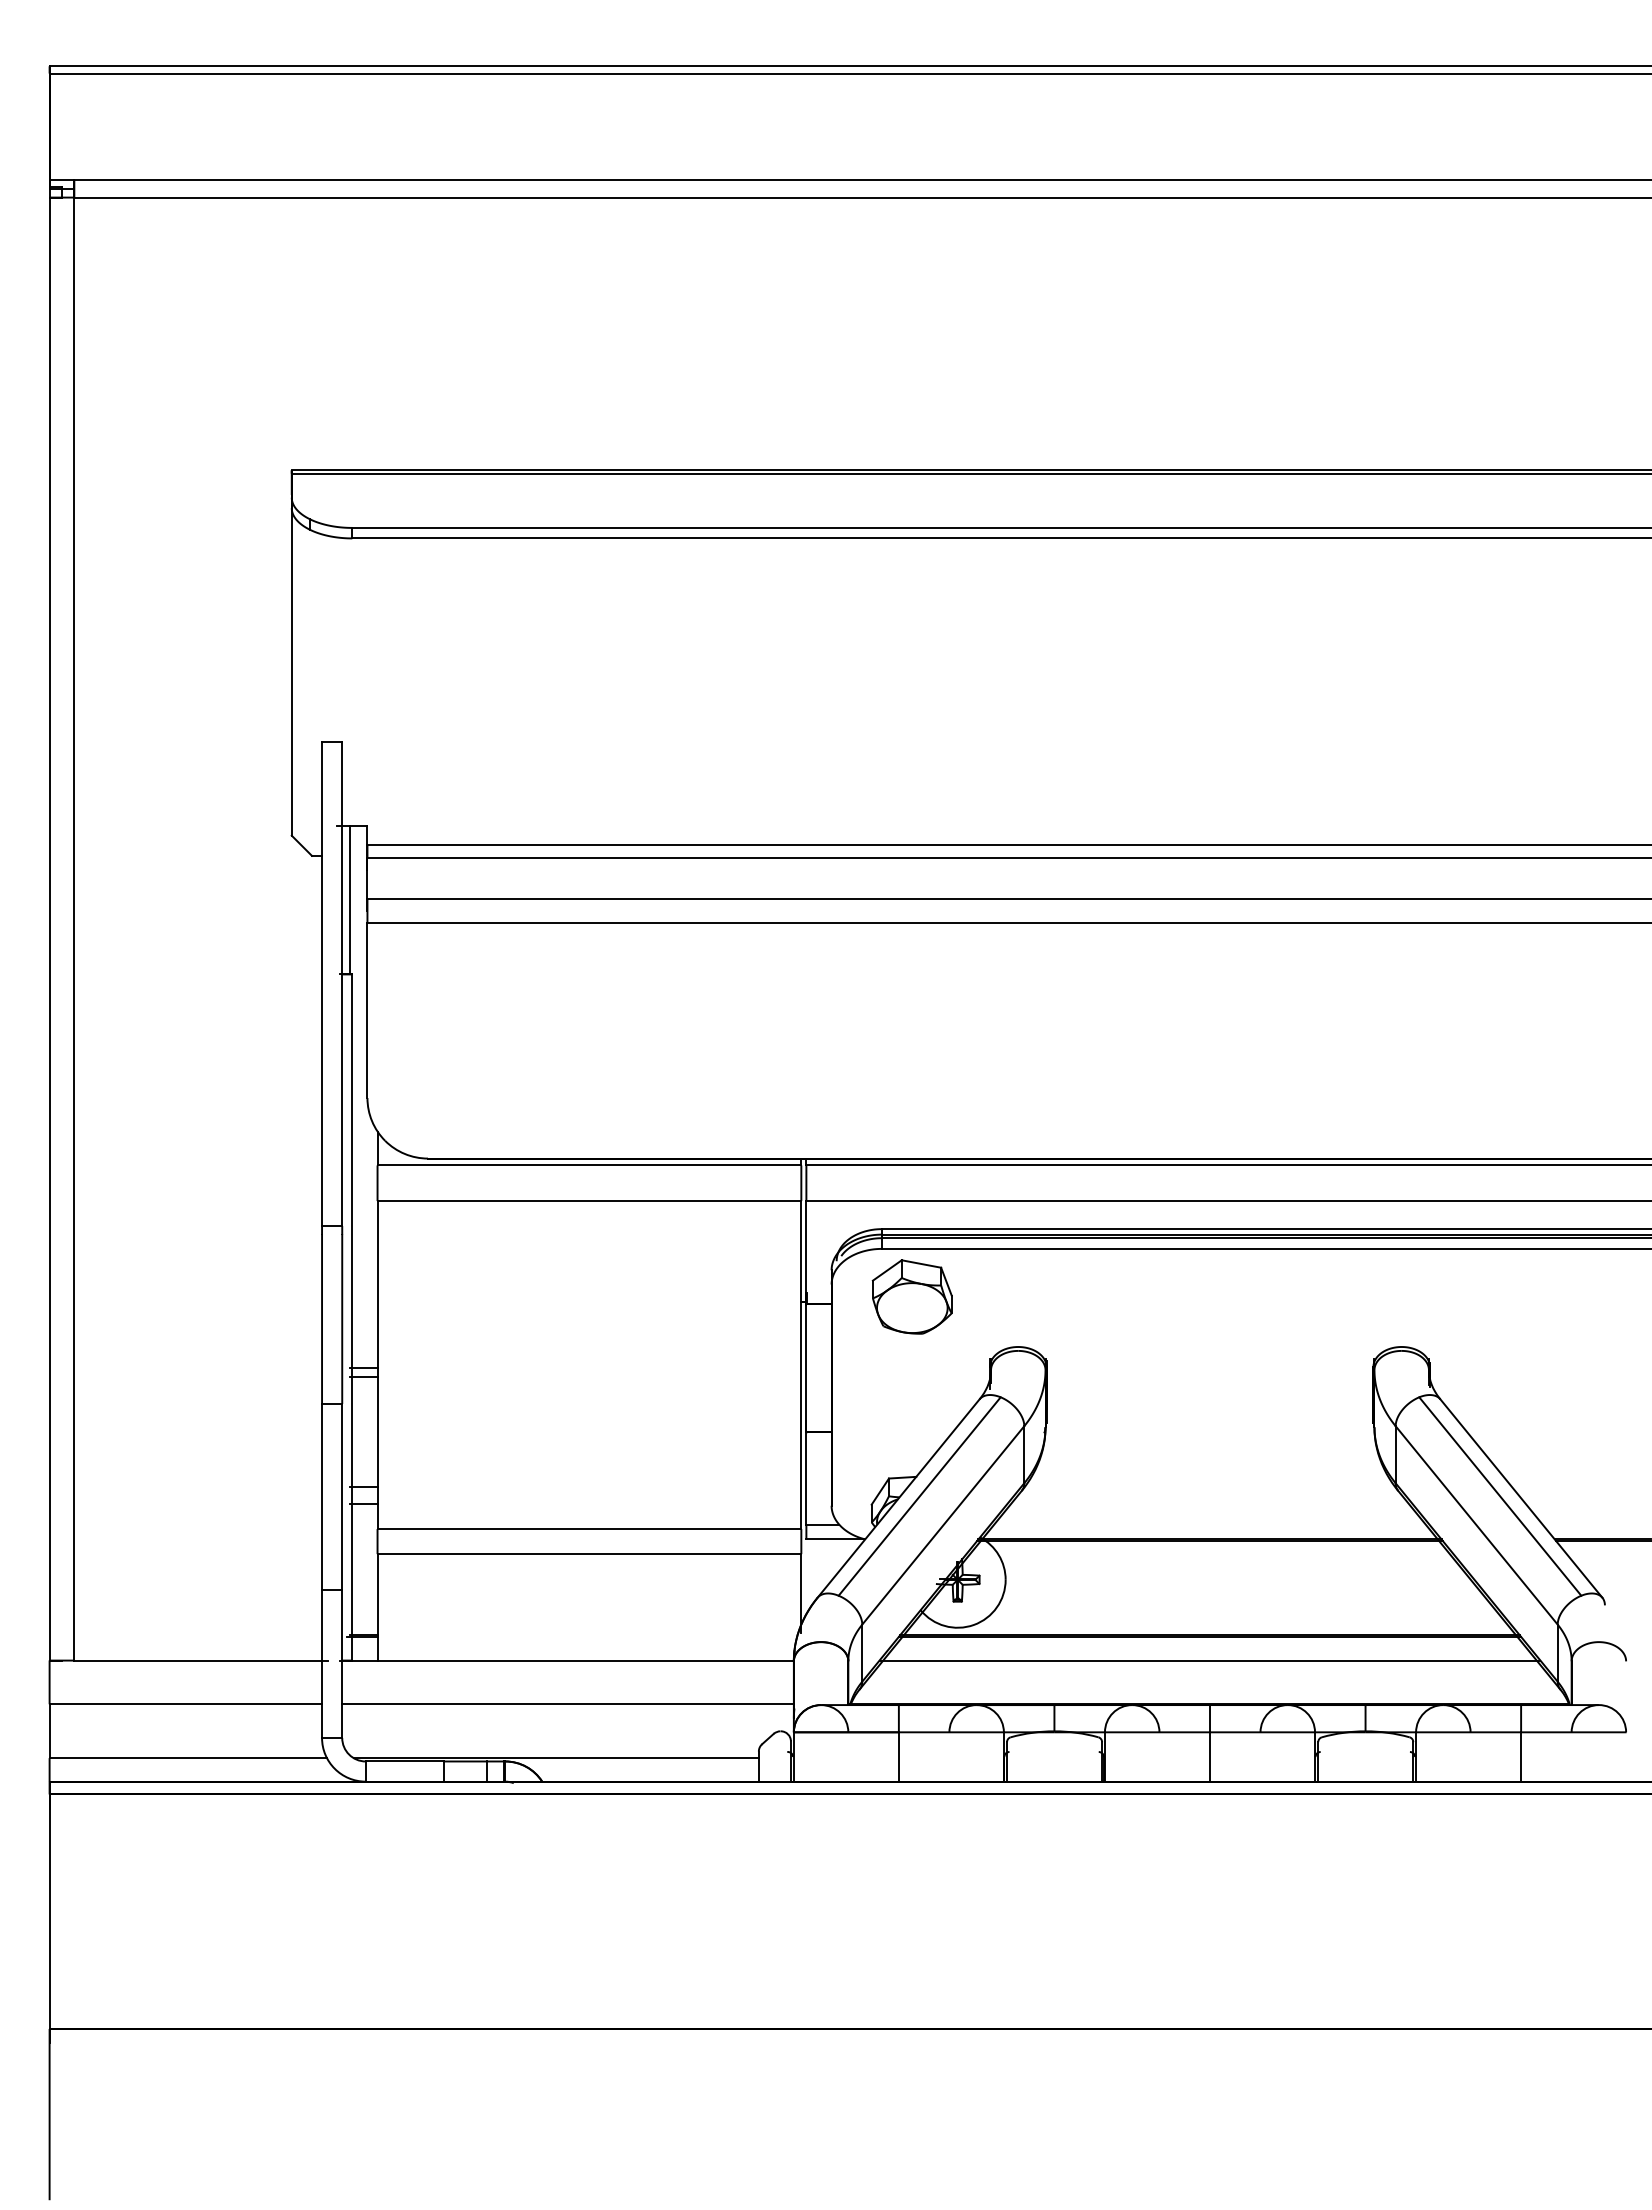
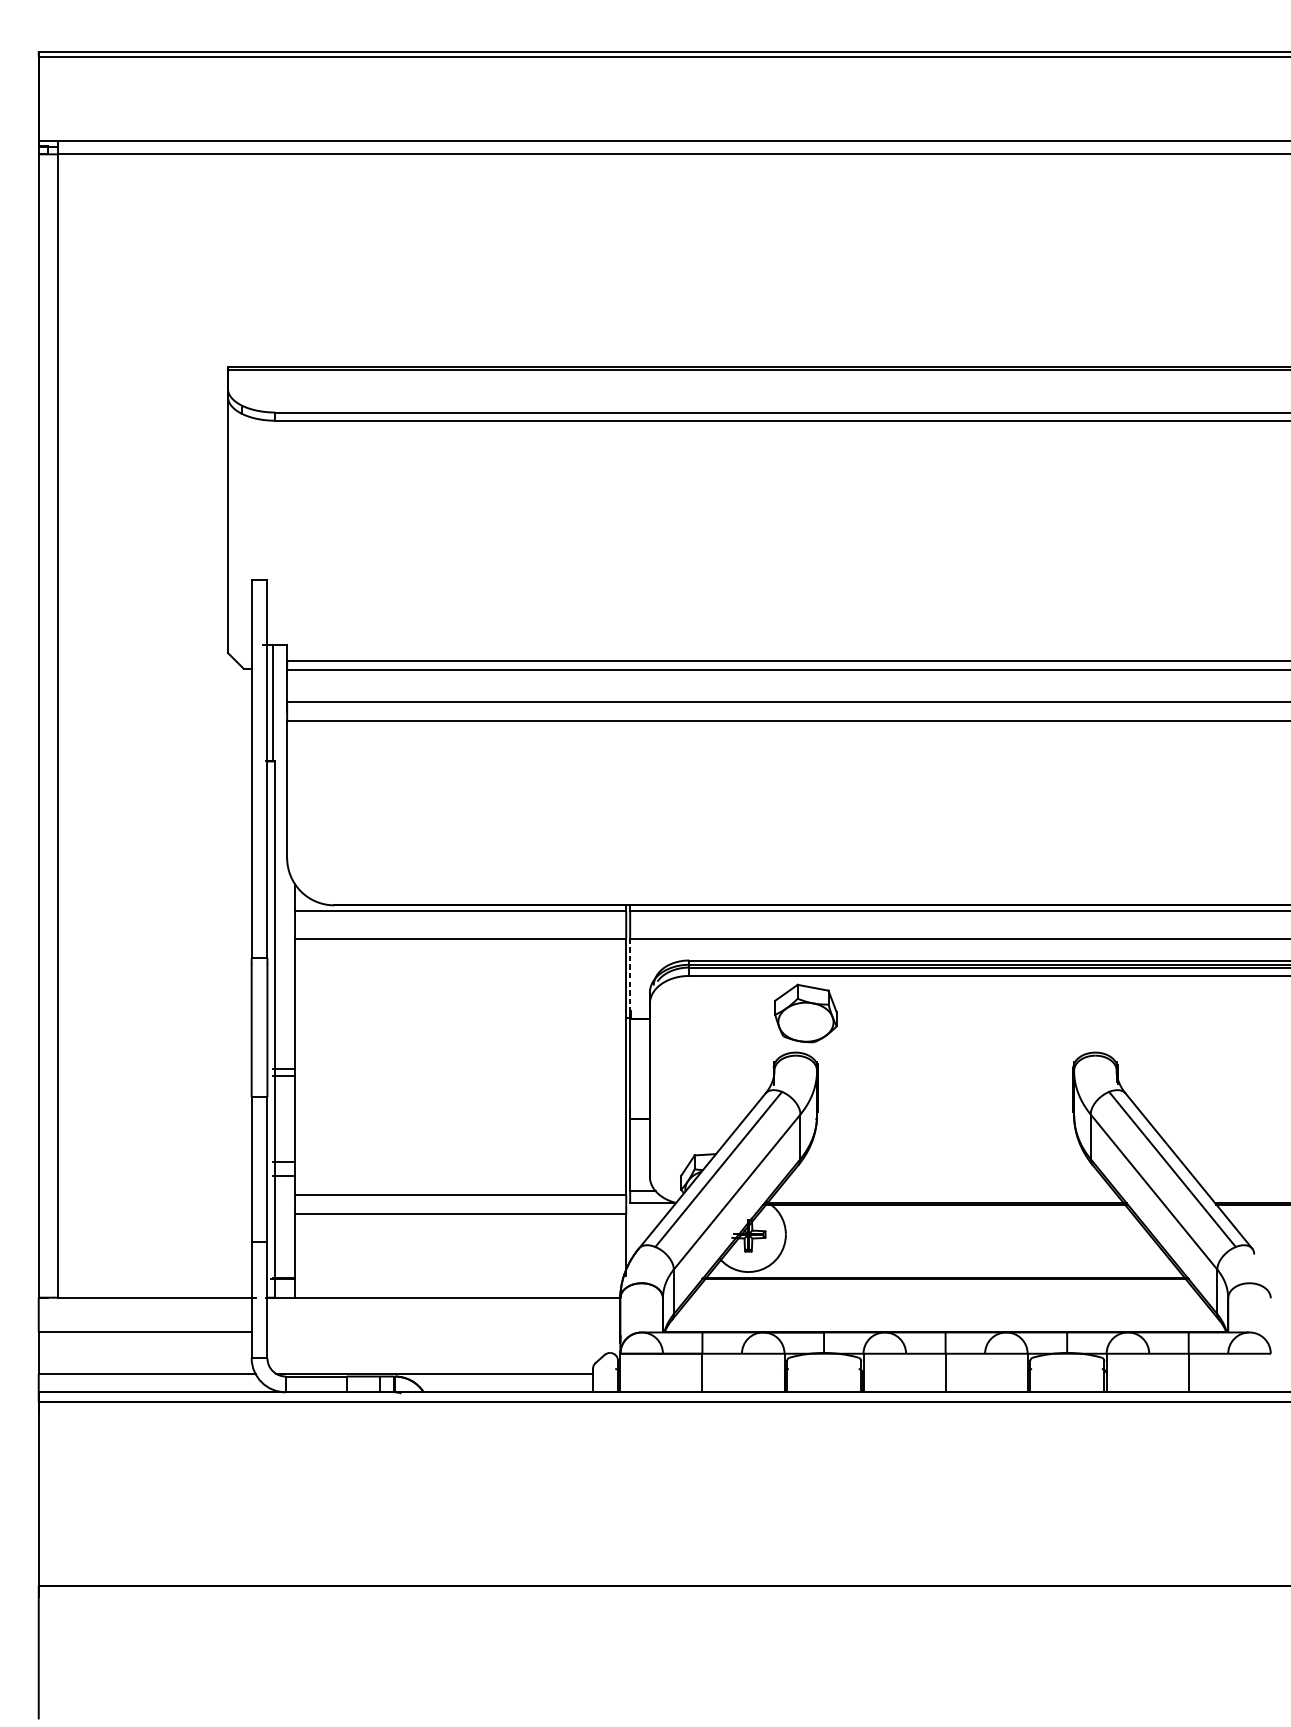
line: (806, 1253) -> (630, 979), solid -> dashed
part: (911, 1296) -> (805, 1013), moved
line: (1209, 1660) -> (945, 1297), removed
line: (567, 1704) -> (443, 1332), removed

